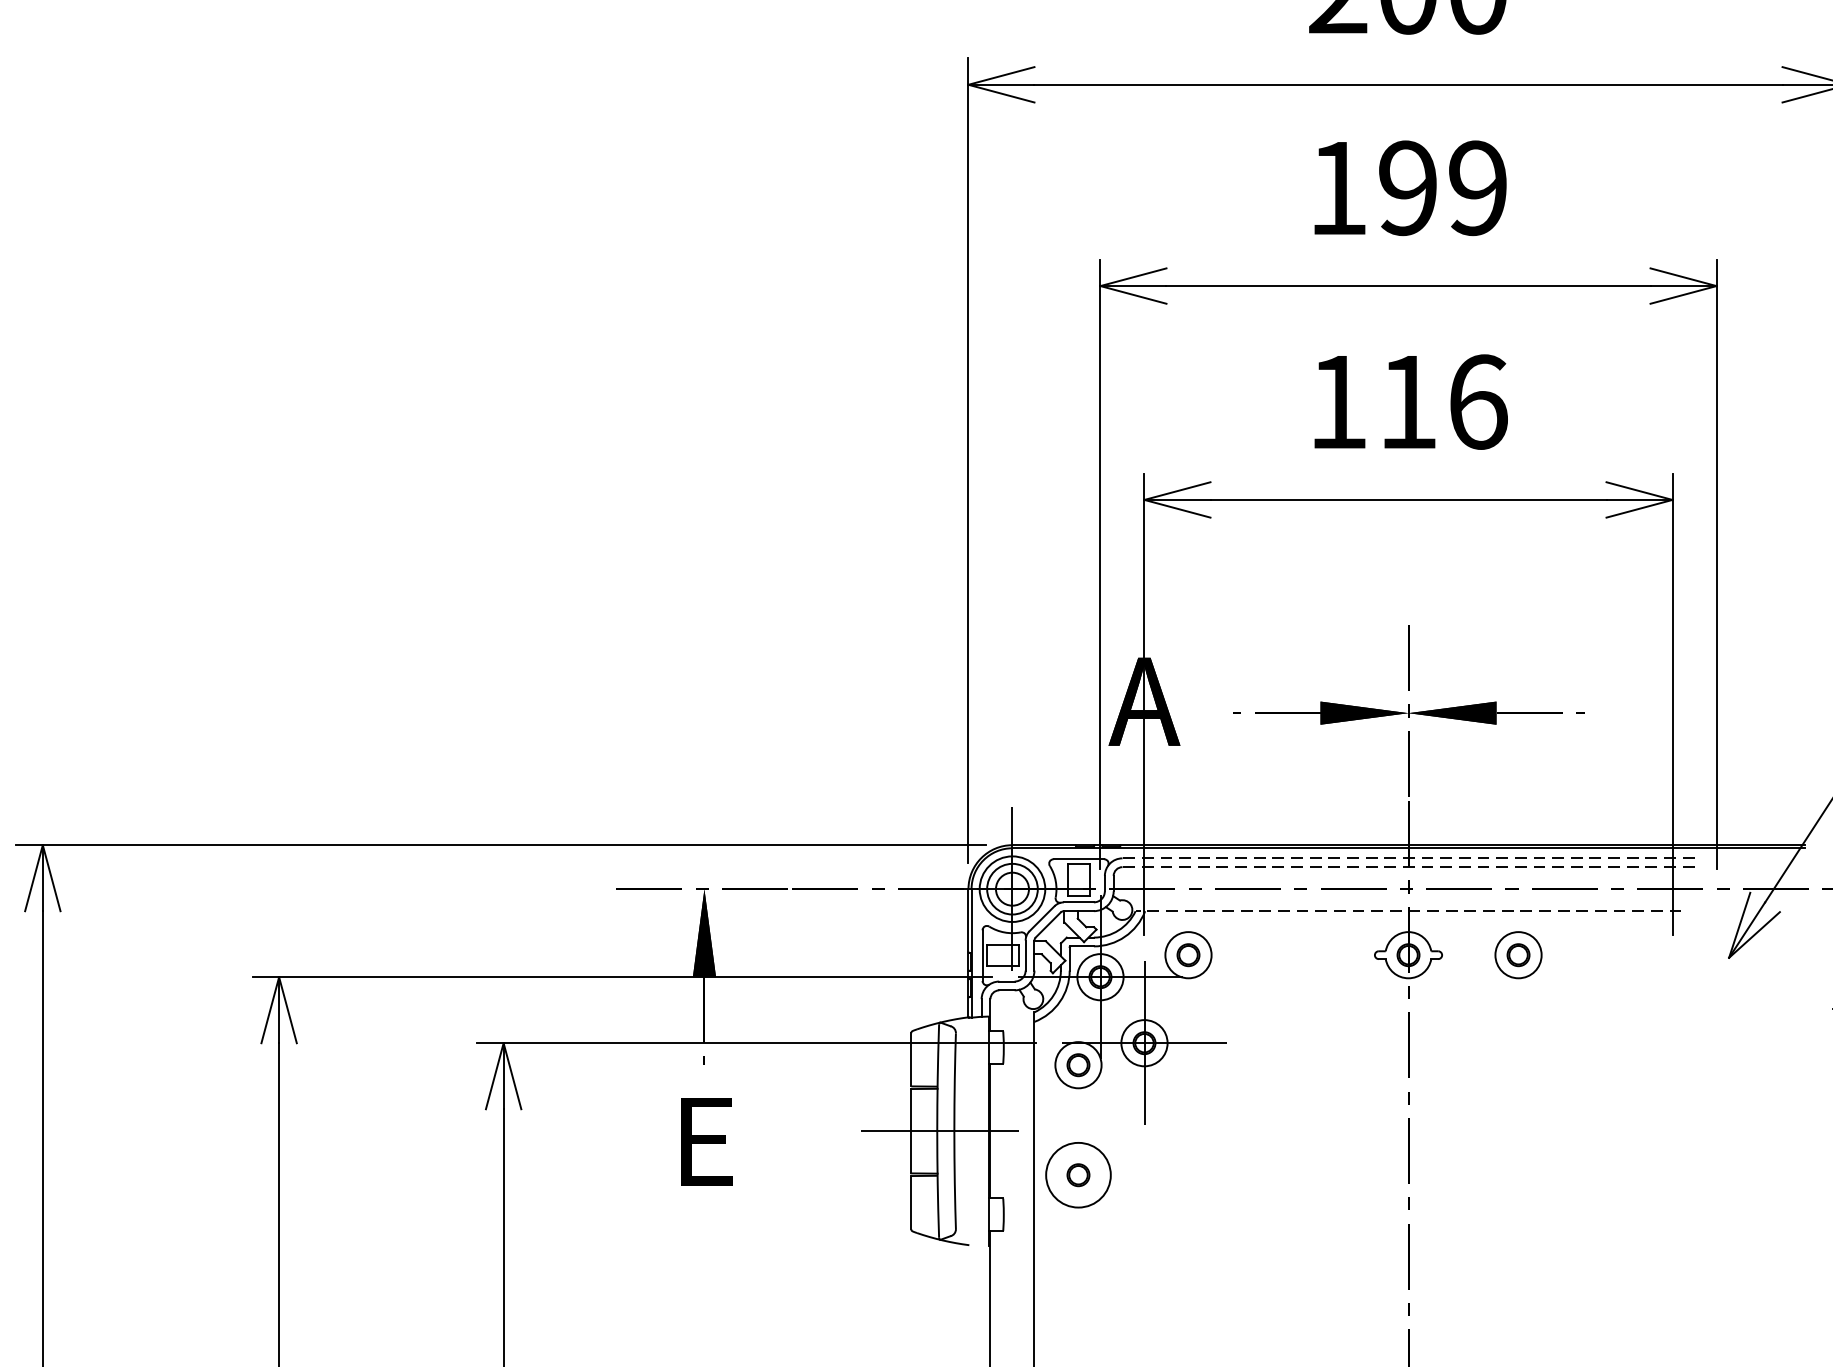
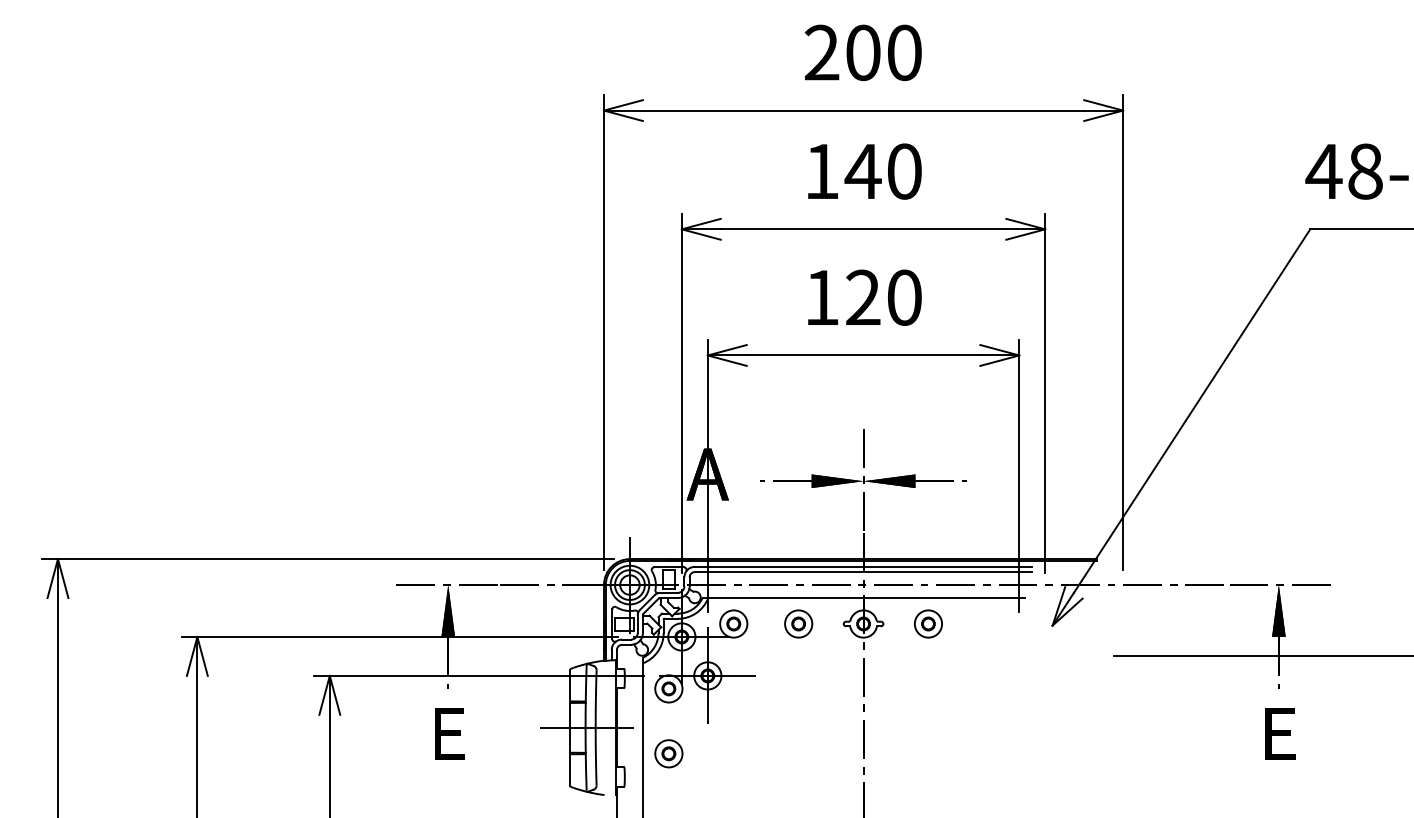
text: (1440, 188) -> (882, 171), 199 -> 140
text: (1444, 401) -> (884, 297), 116 -> 120
line: (1408, 857) -> (863, 566), dashed -> solid
line: (1408, 867) -> (863, 572), dashed -> solid
line: (1408, 911) -> (863, 598), dashed -> solid
part: (1298, 954) -> (798, 623), added
circle: (1077, 1174) -> (668, 753), size x0.71

